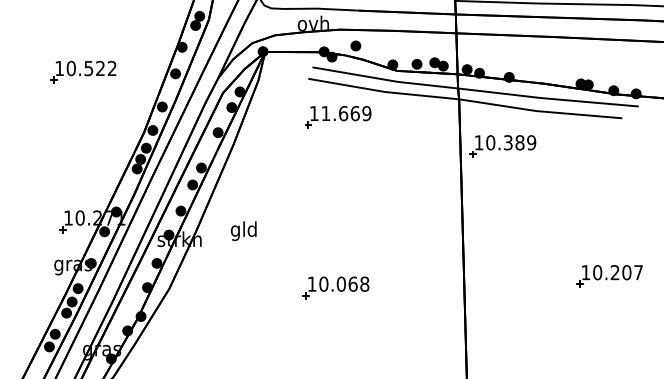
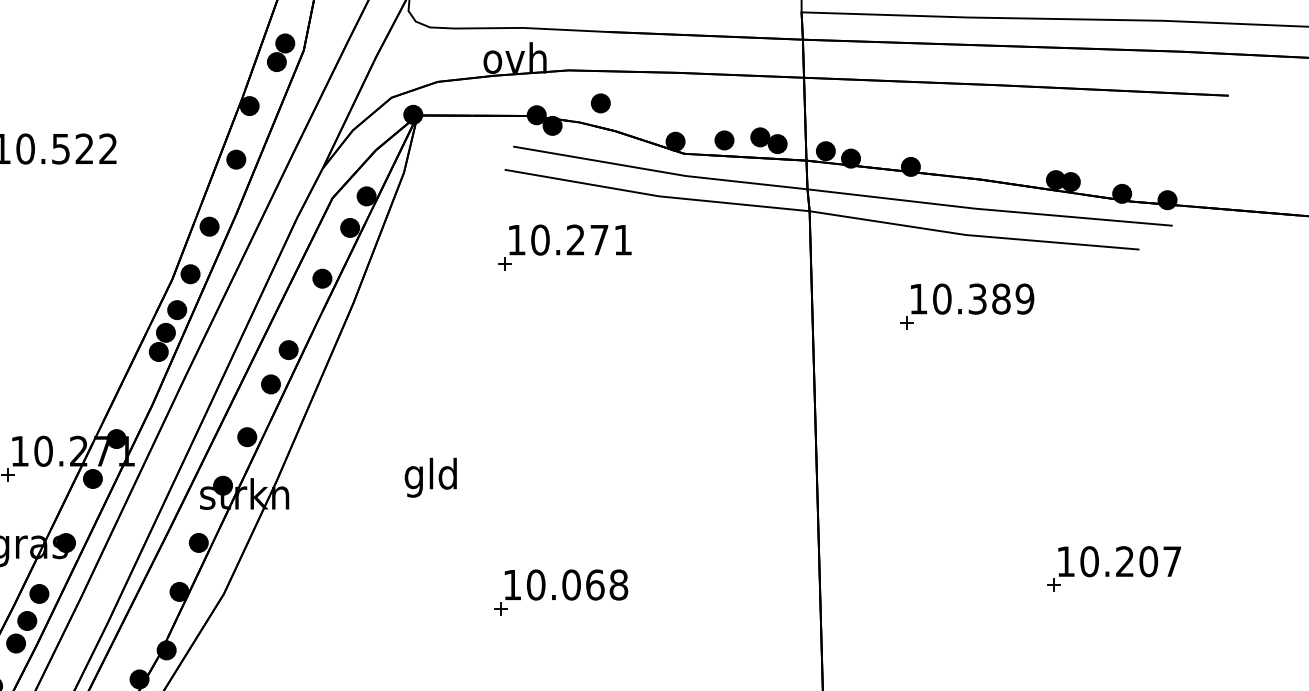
text: (346, 113) -> (581, 239), 11.669 -> 10.271
part: (502, 146) -> (965, 306), moved
text: (243, 230) -> (430, 476), moved

